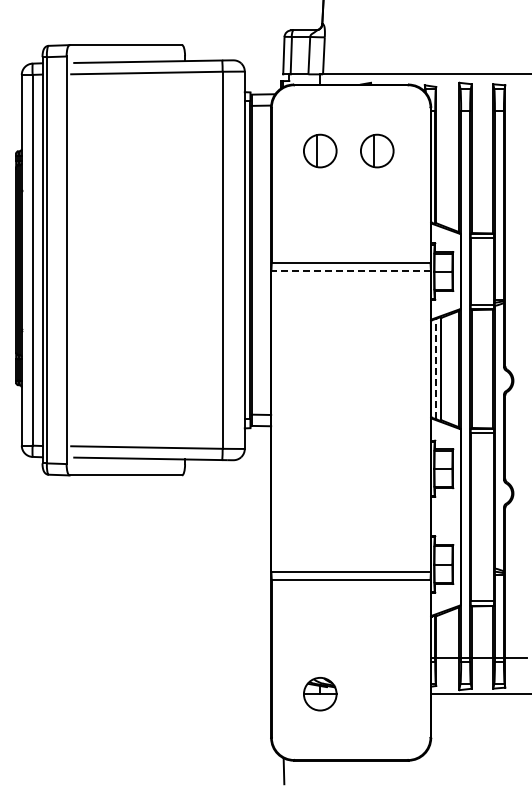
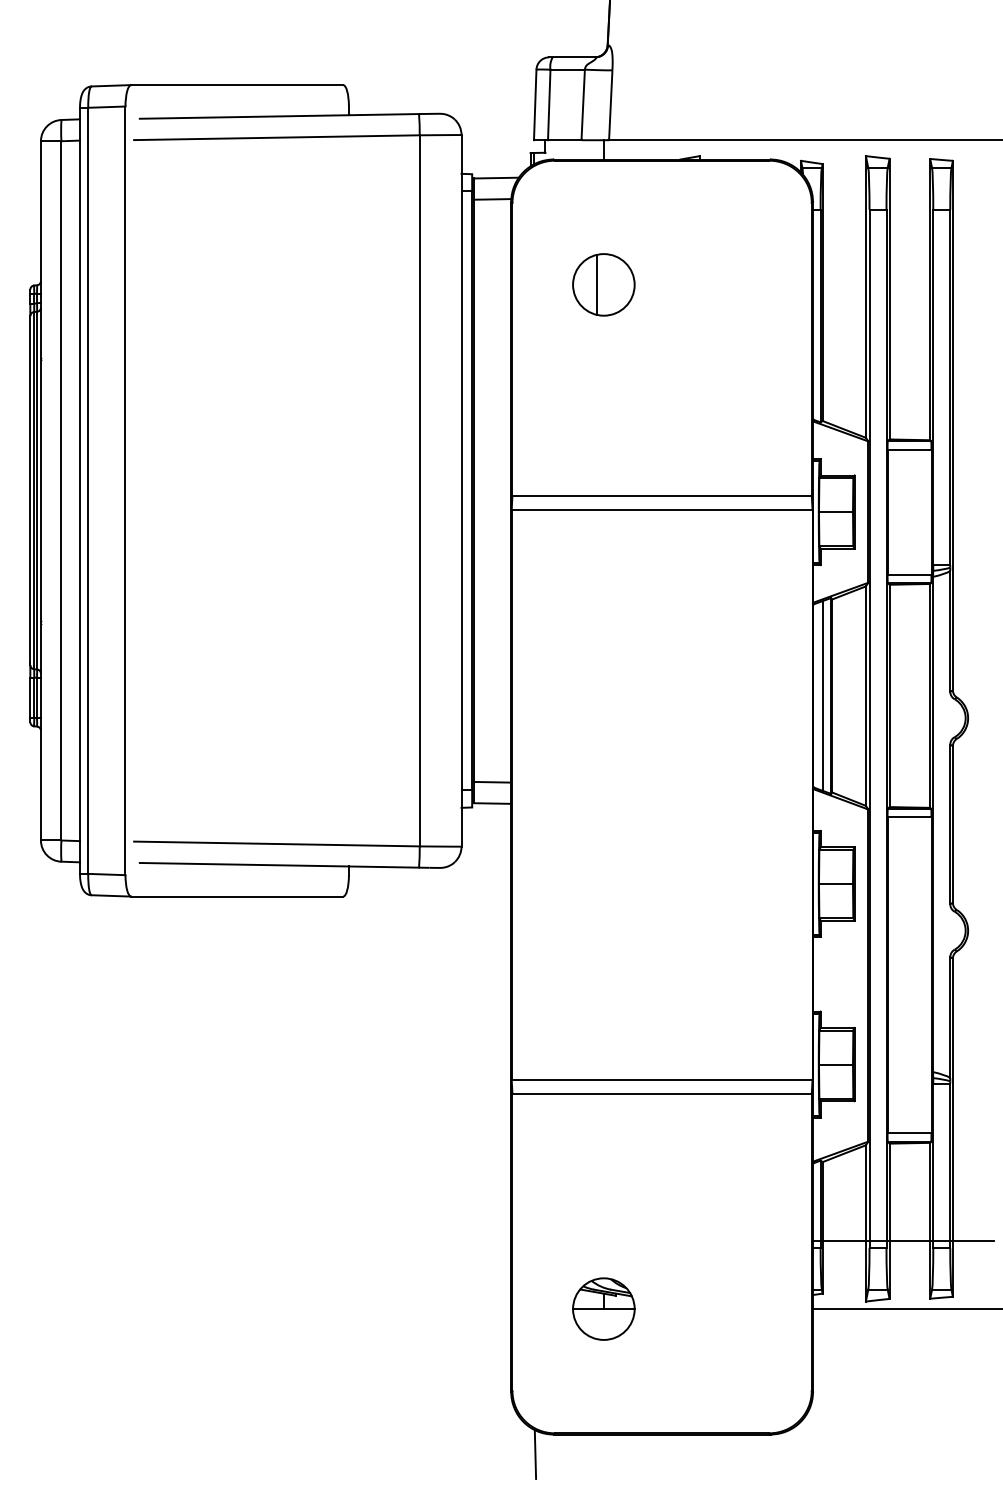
part: (377, 150) -> (711, 283), removed
line: (351, 270) -> (662, 510), dashed -> solid
line: (436, 368) -> (823, 694), dashed -> solid

